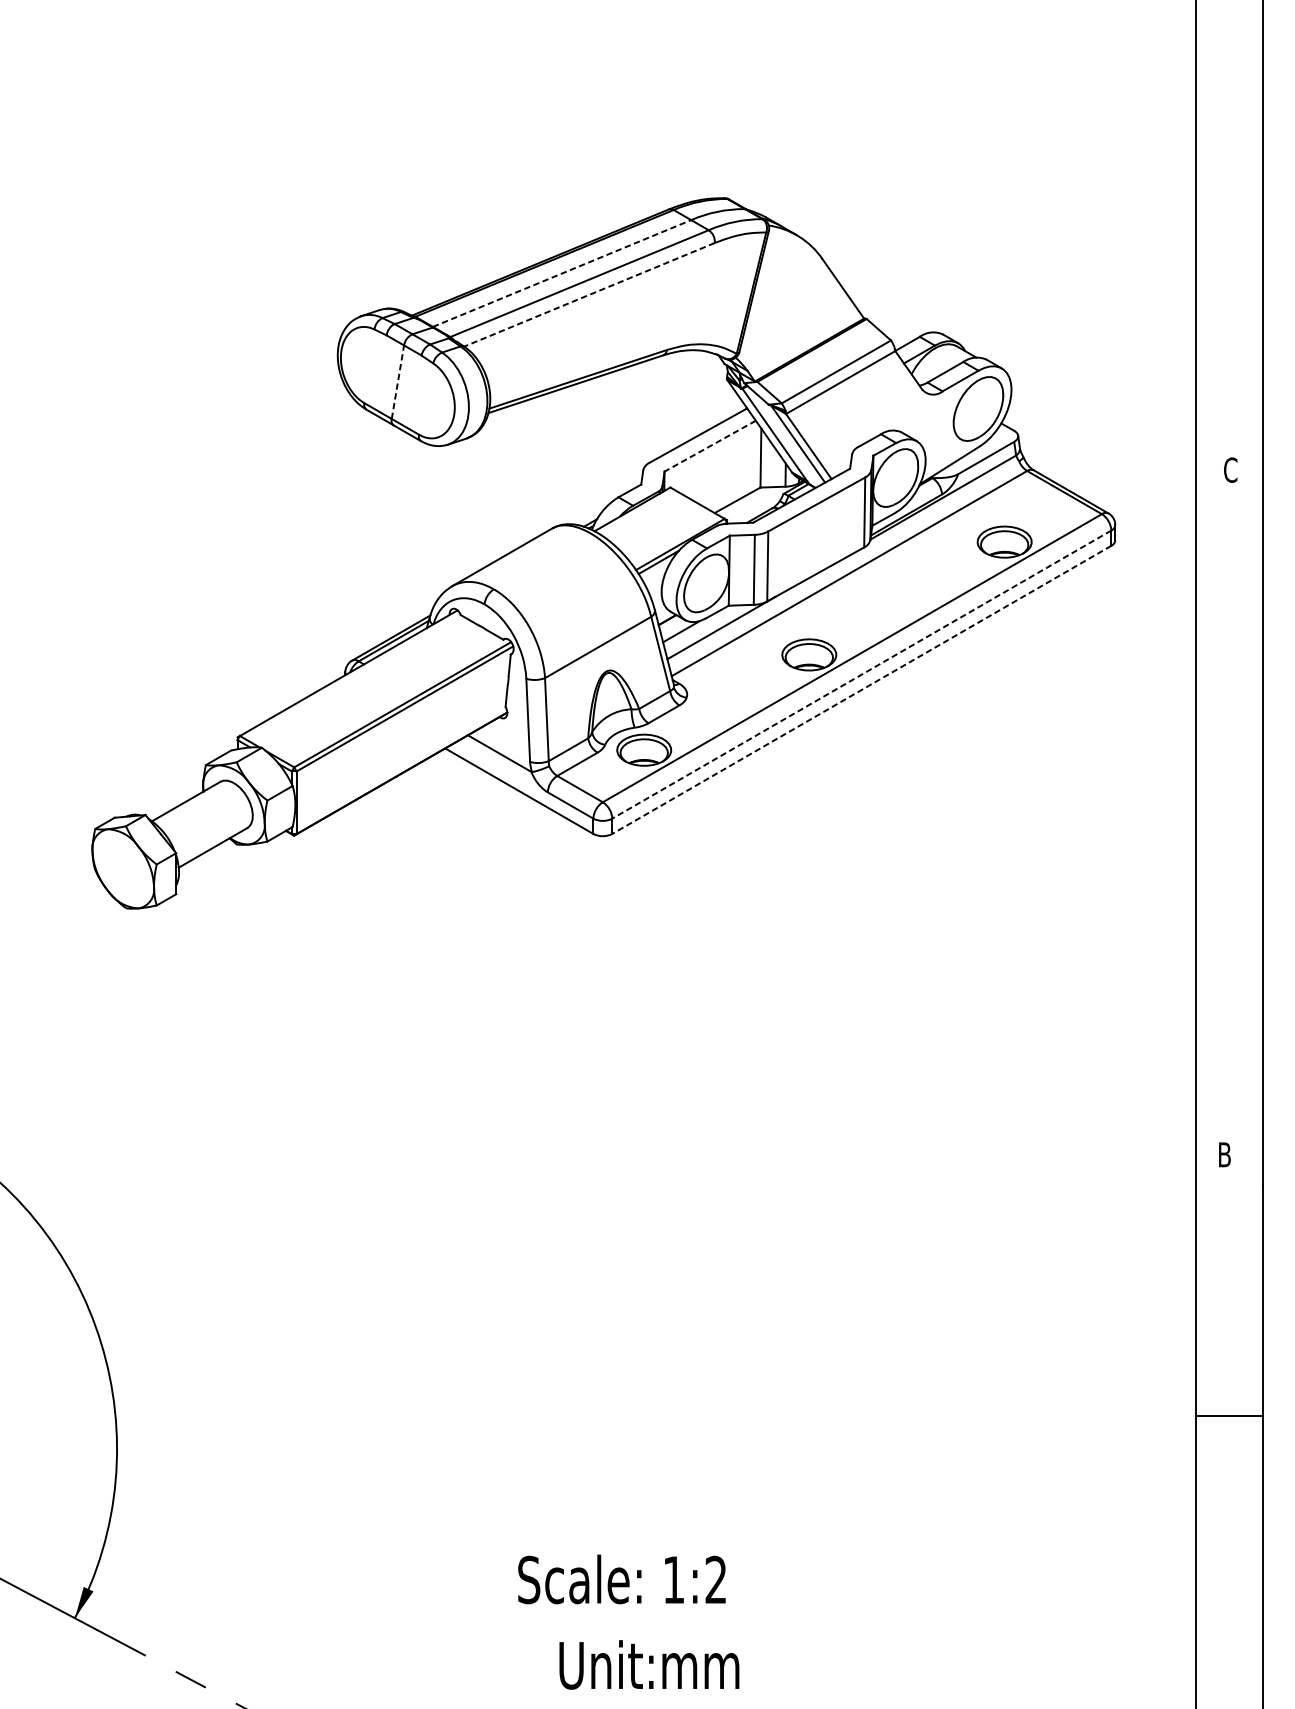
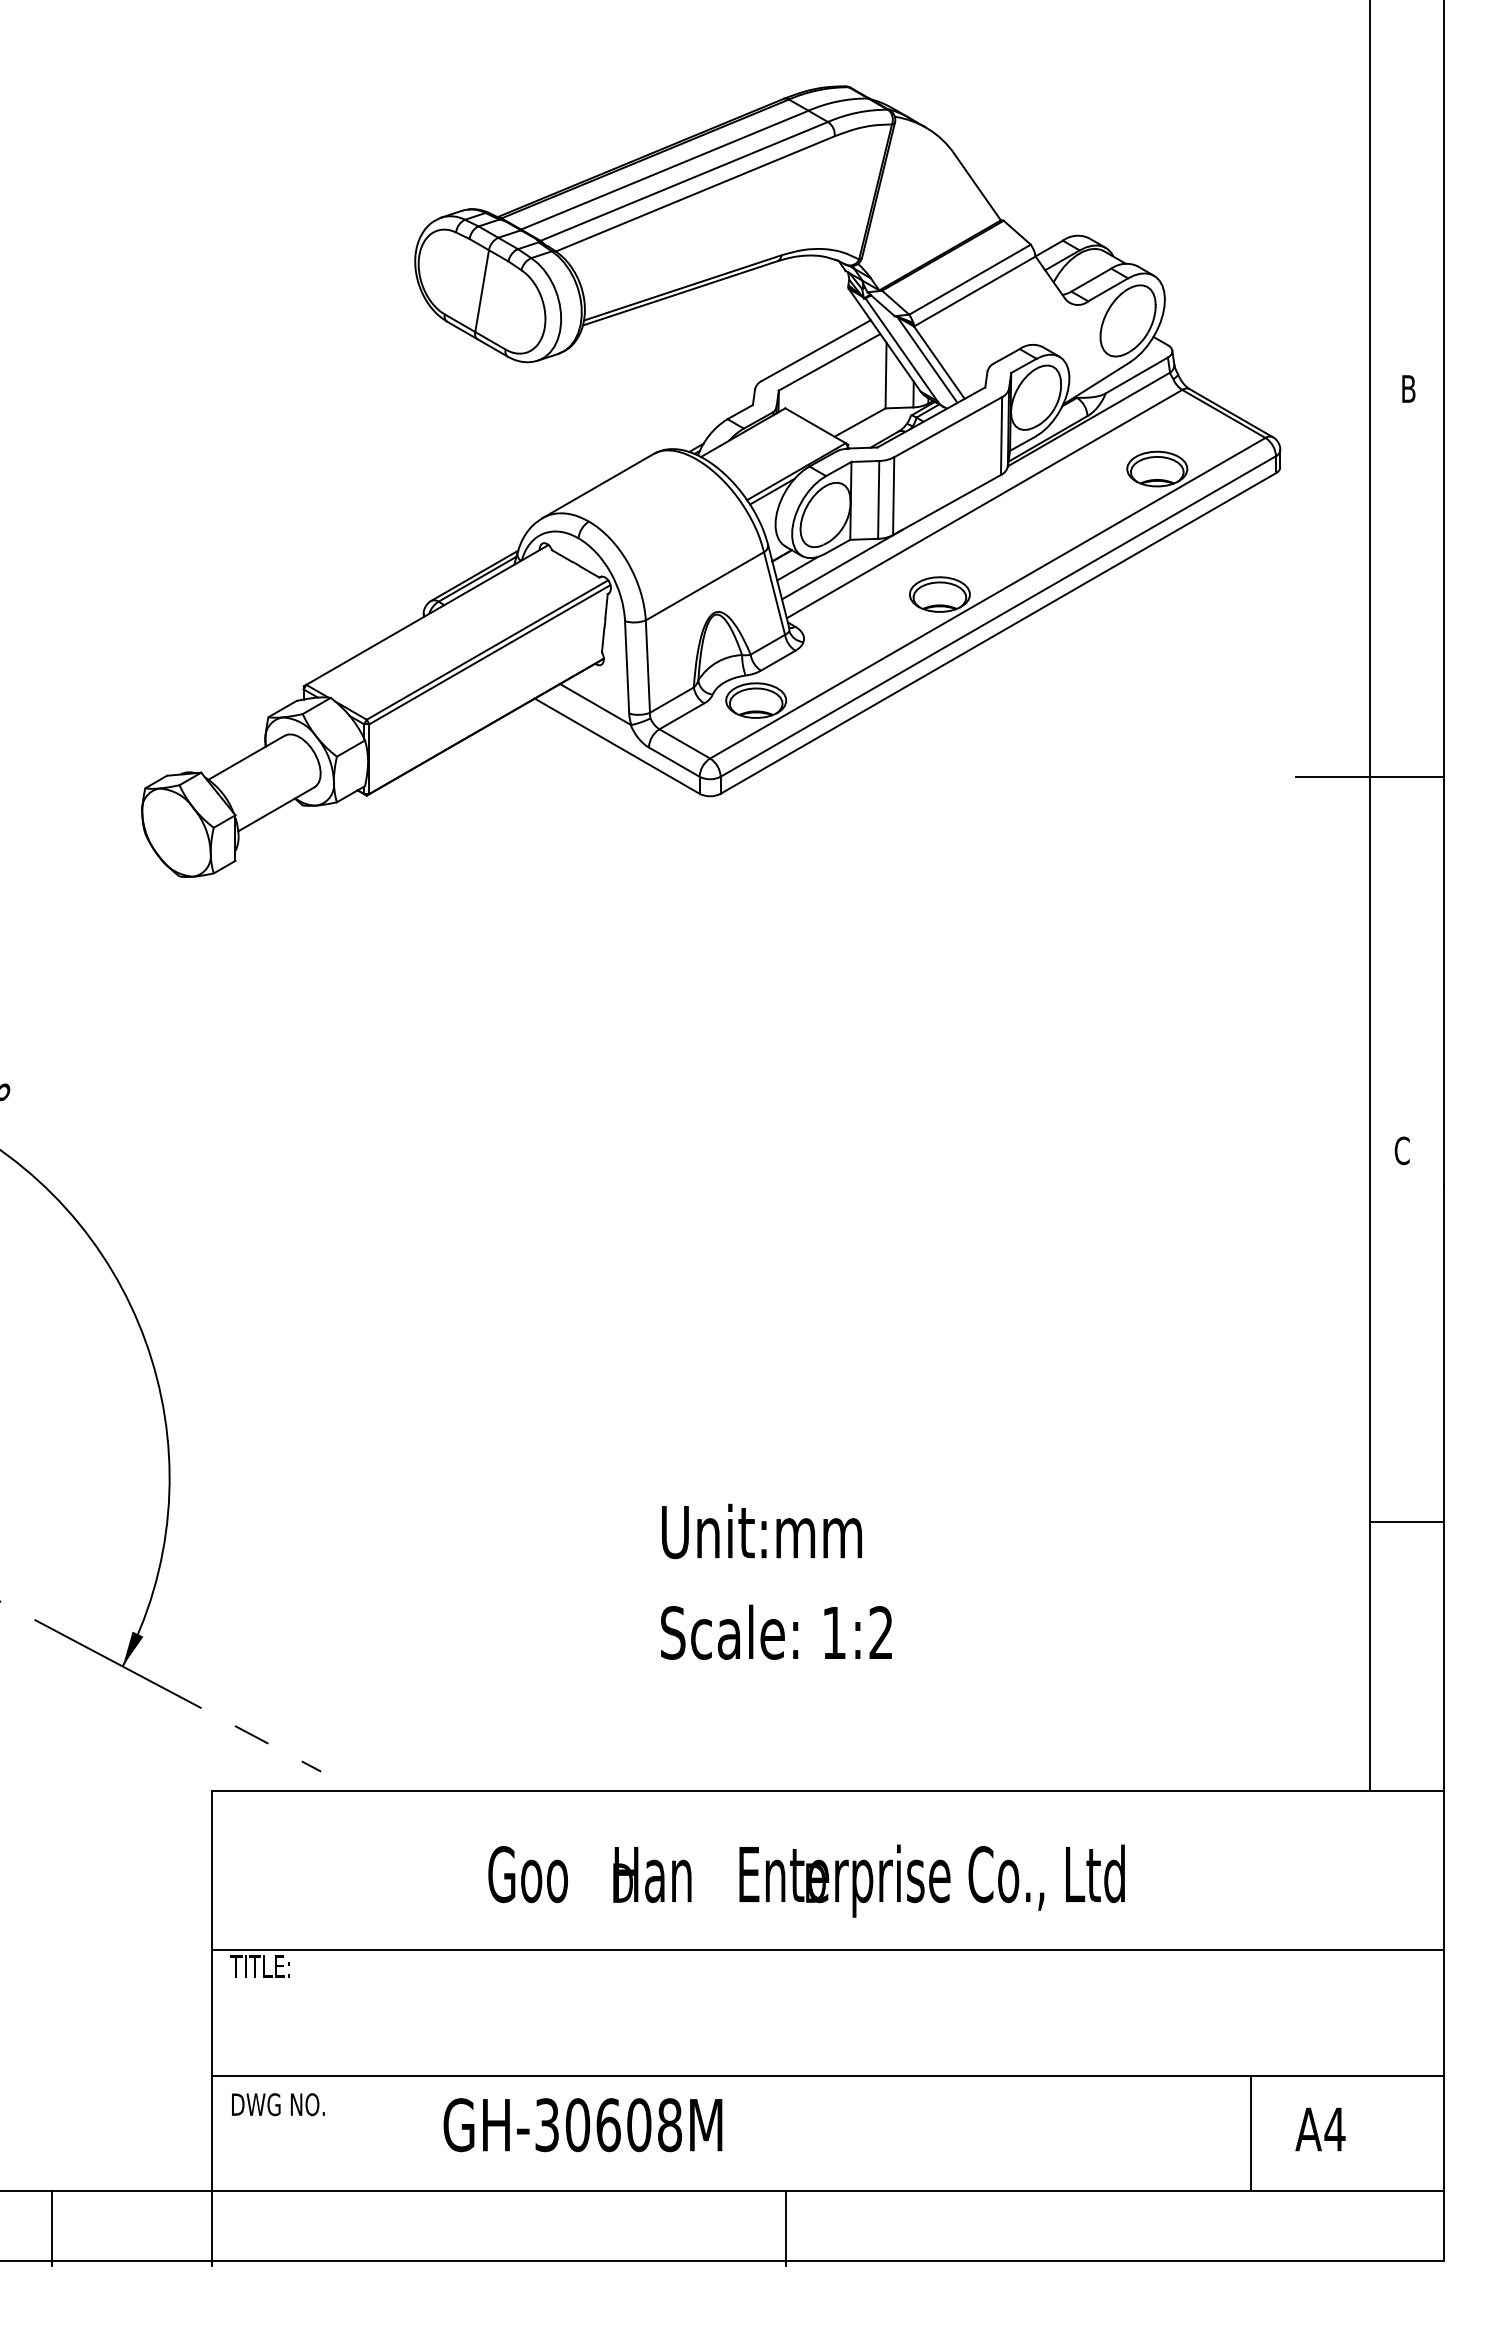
line: (562, 273) -> (665, 170), dashed -> solid
line: (589, 294) -> (695, 193), dashed -> solid
line: (398, 381) -> (482, 290), dashed -> solid
line: (710, 446) -> (829, 362), dashed -> solid
text: (1230, 469) -> (1408, 388), C -> B
line: (861, 674) -> (998, 616), dashed -> solid
line: (861, 689) -> (998, 633), dashed -> solid
line: (1195, 819) -> (1369, 777), added
text: (1224, 1154) -> (1401, 1150), B -> C
line: (1229, 1416) -> (1407, 1521), moved
text: (622, 1578) -> (776, 1631), moved
text: (648, 1664) -> (761, 1531), moved

